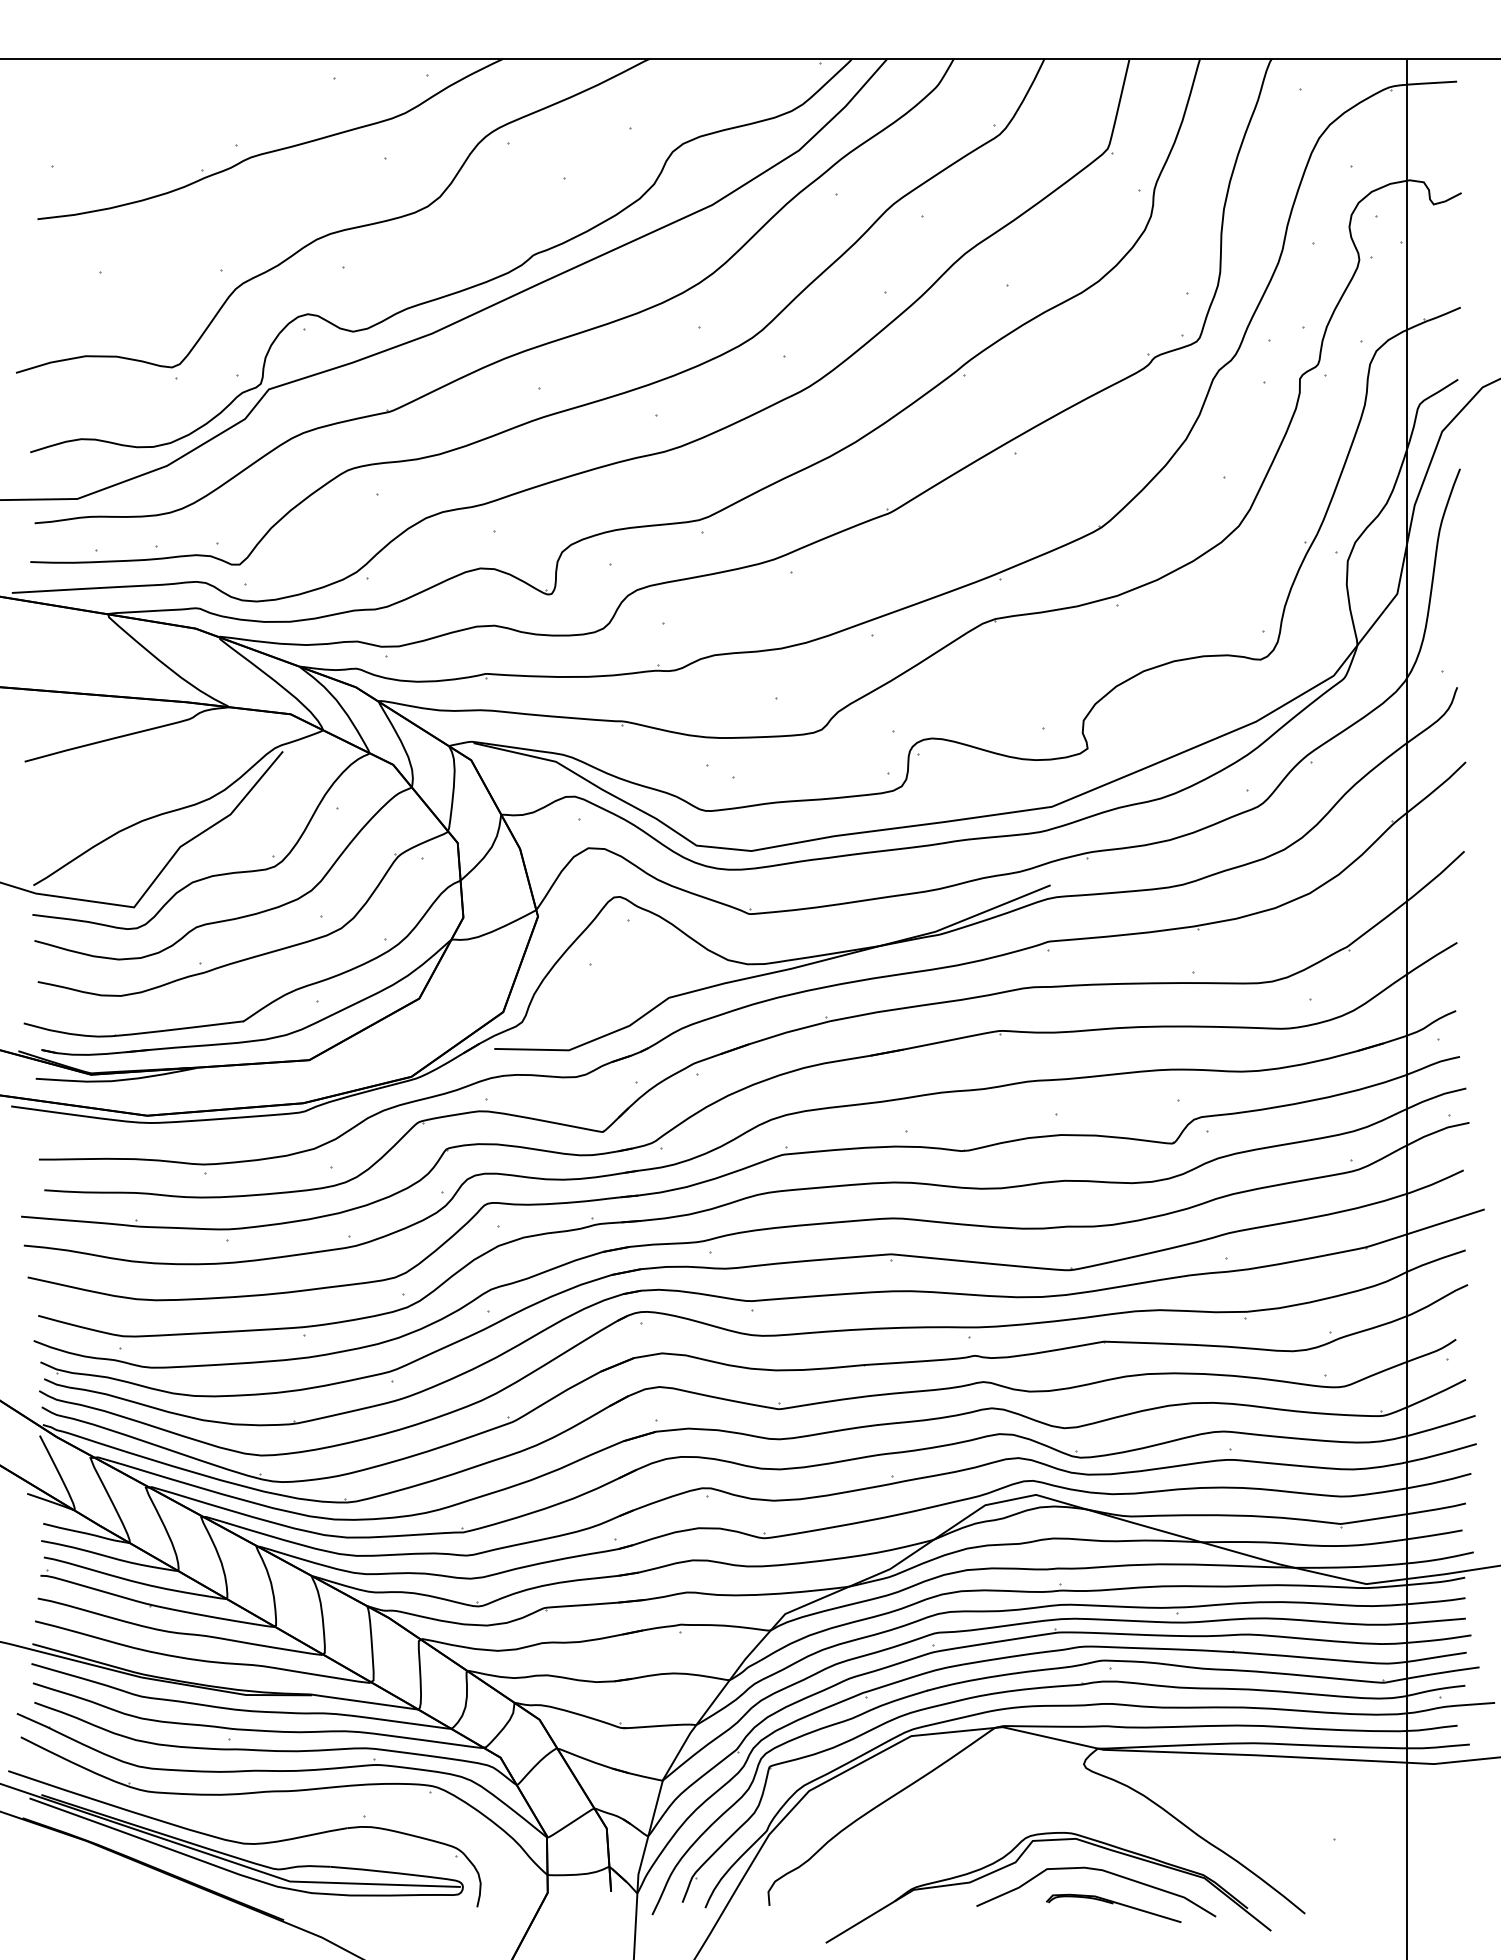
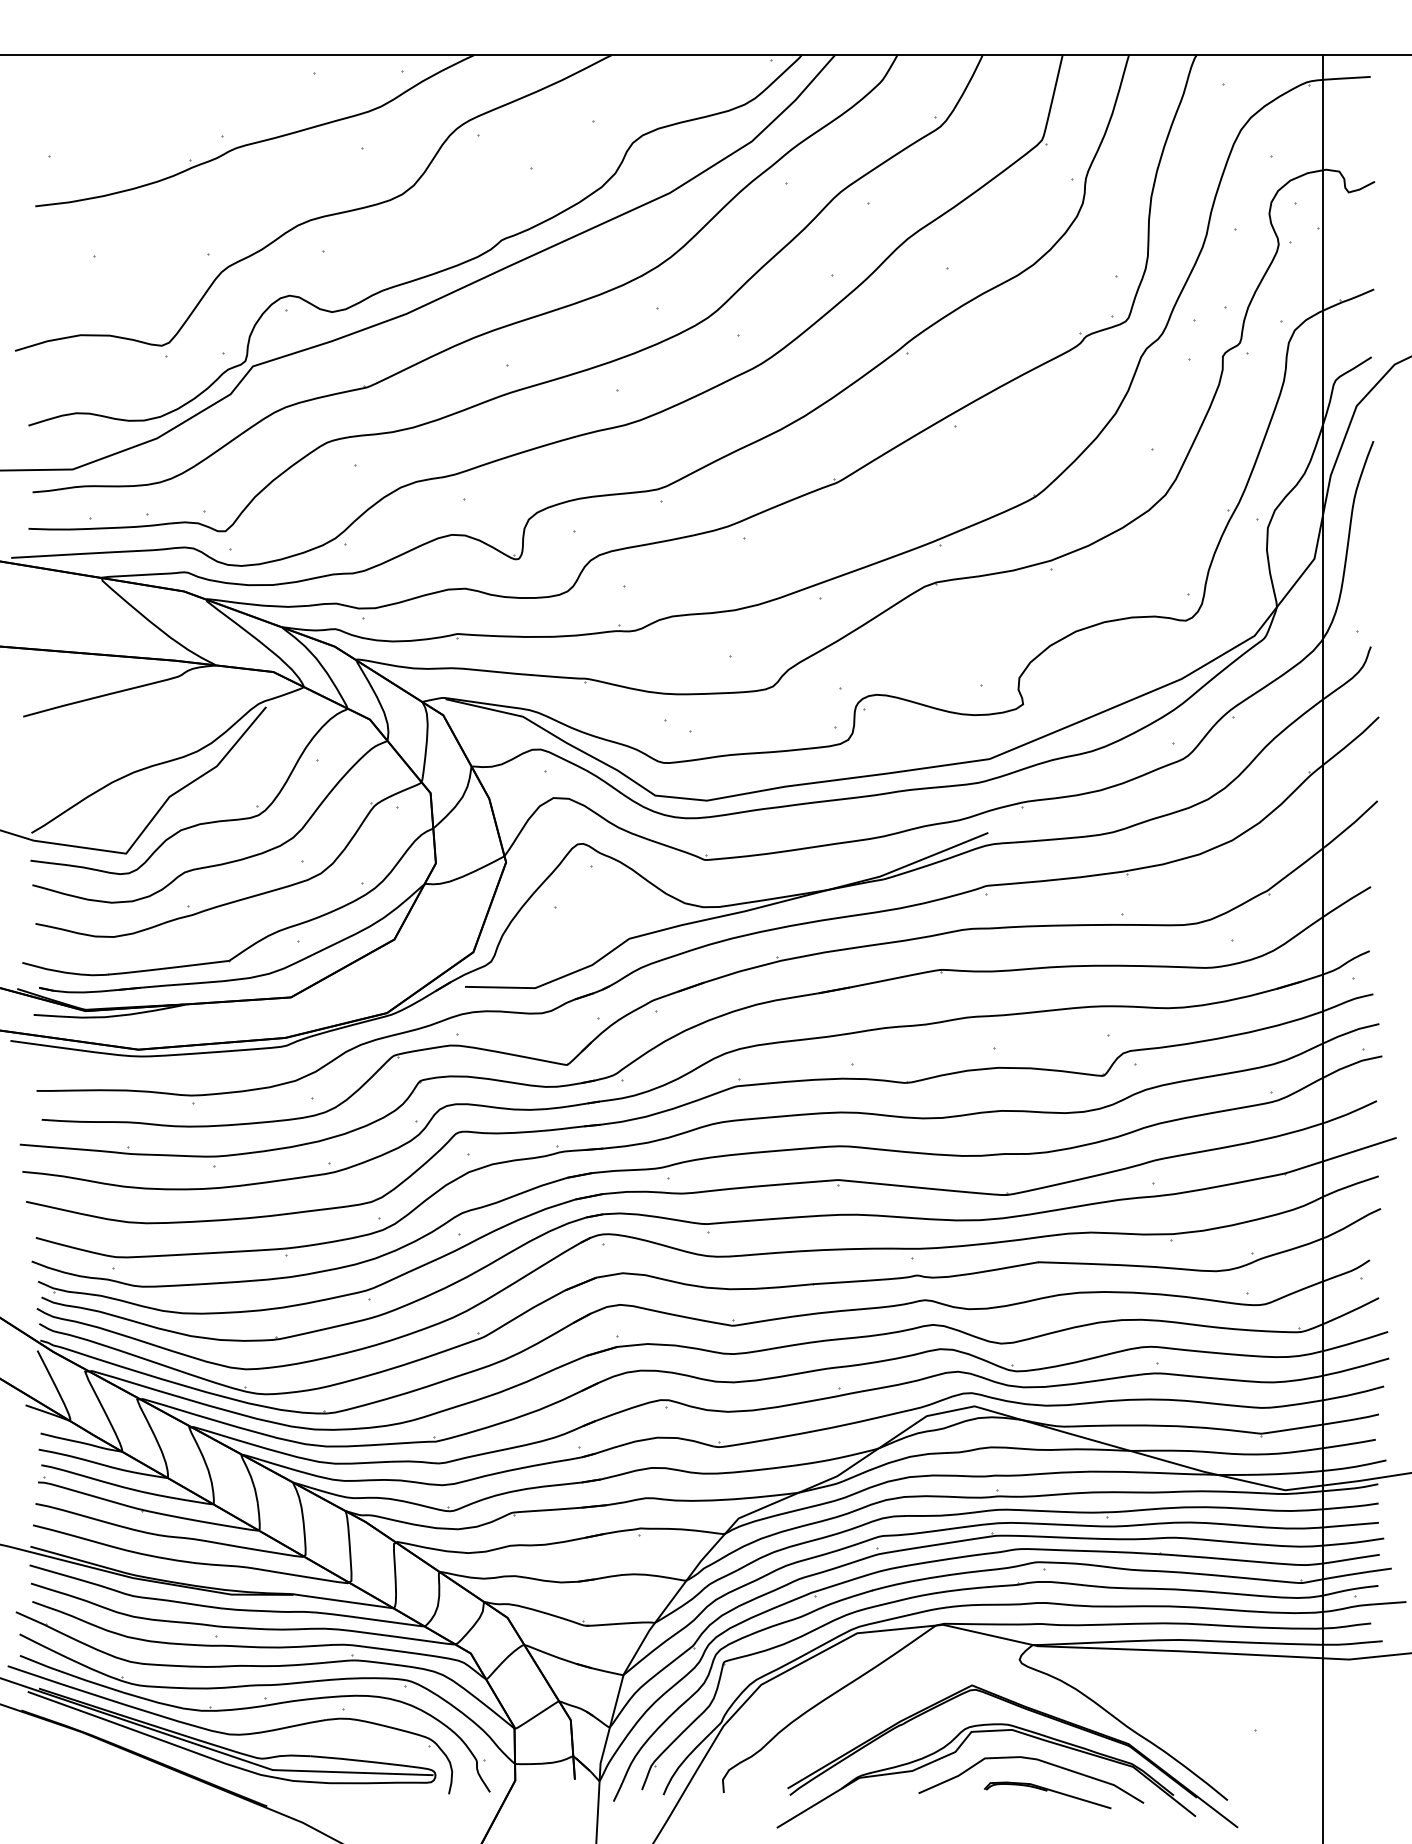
part: (267, 1816) -> (251, 1708), added
part: (1092, 1818) -> (1027, 1710), added

